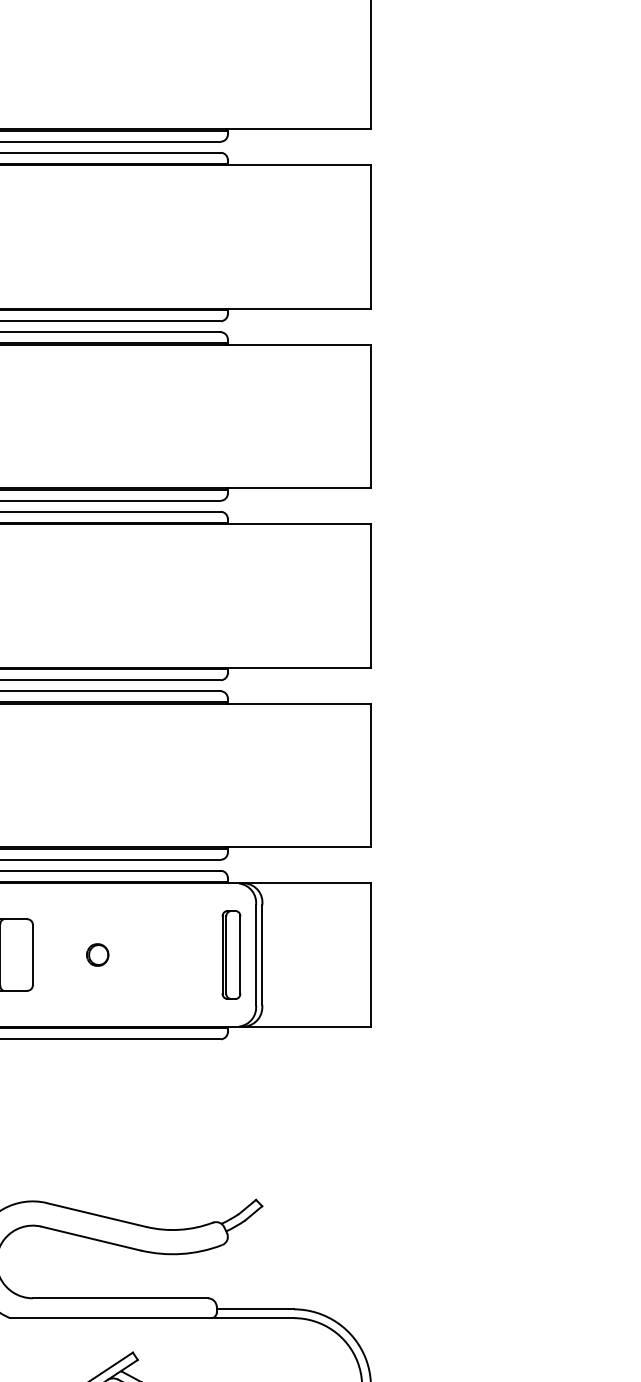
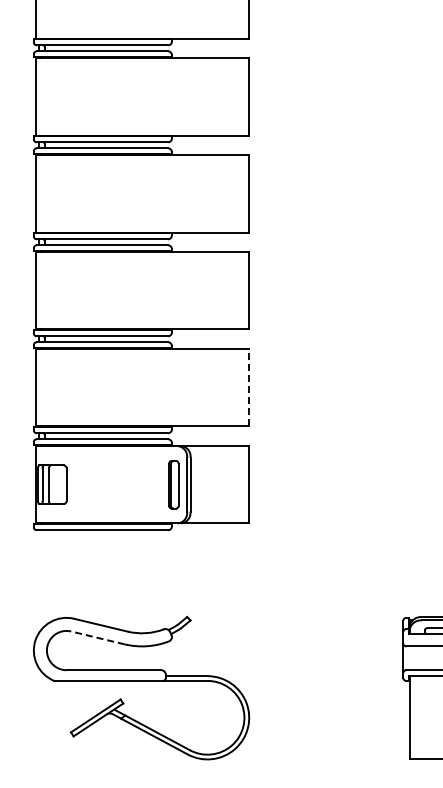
line: (371, 774) -> (249, 387), solid -> dashed
part: (97, 954) -> (101, 484), removed
line: (90, 1237) -> (97, 637), solid -> dashed

